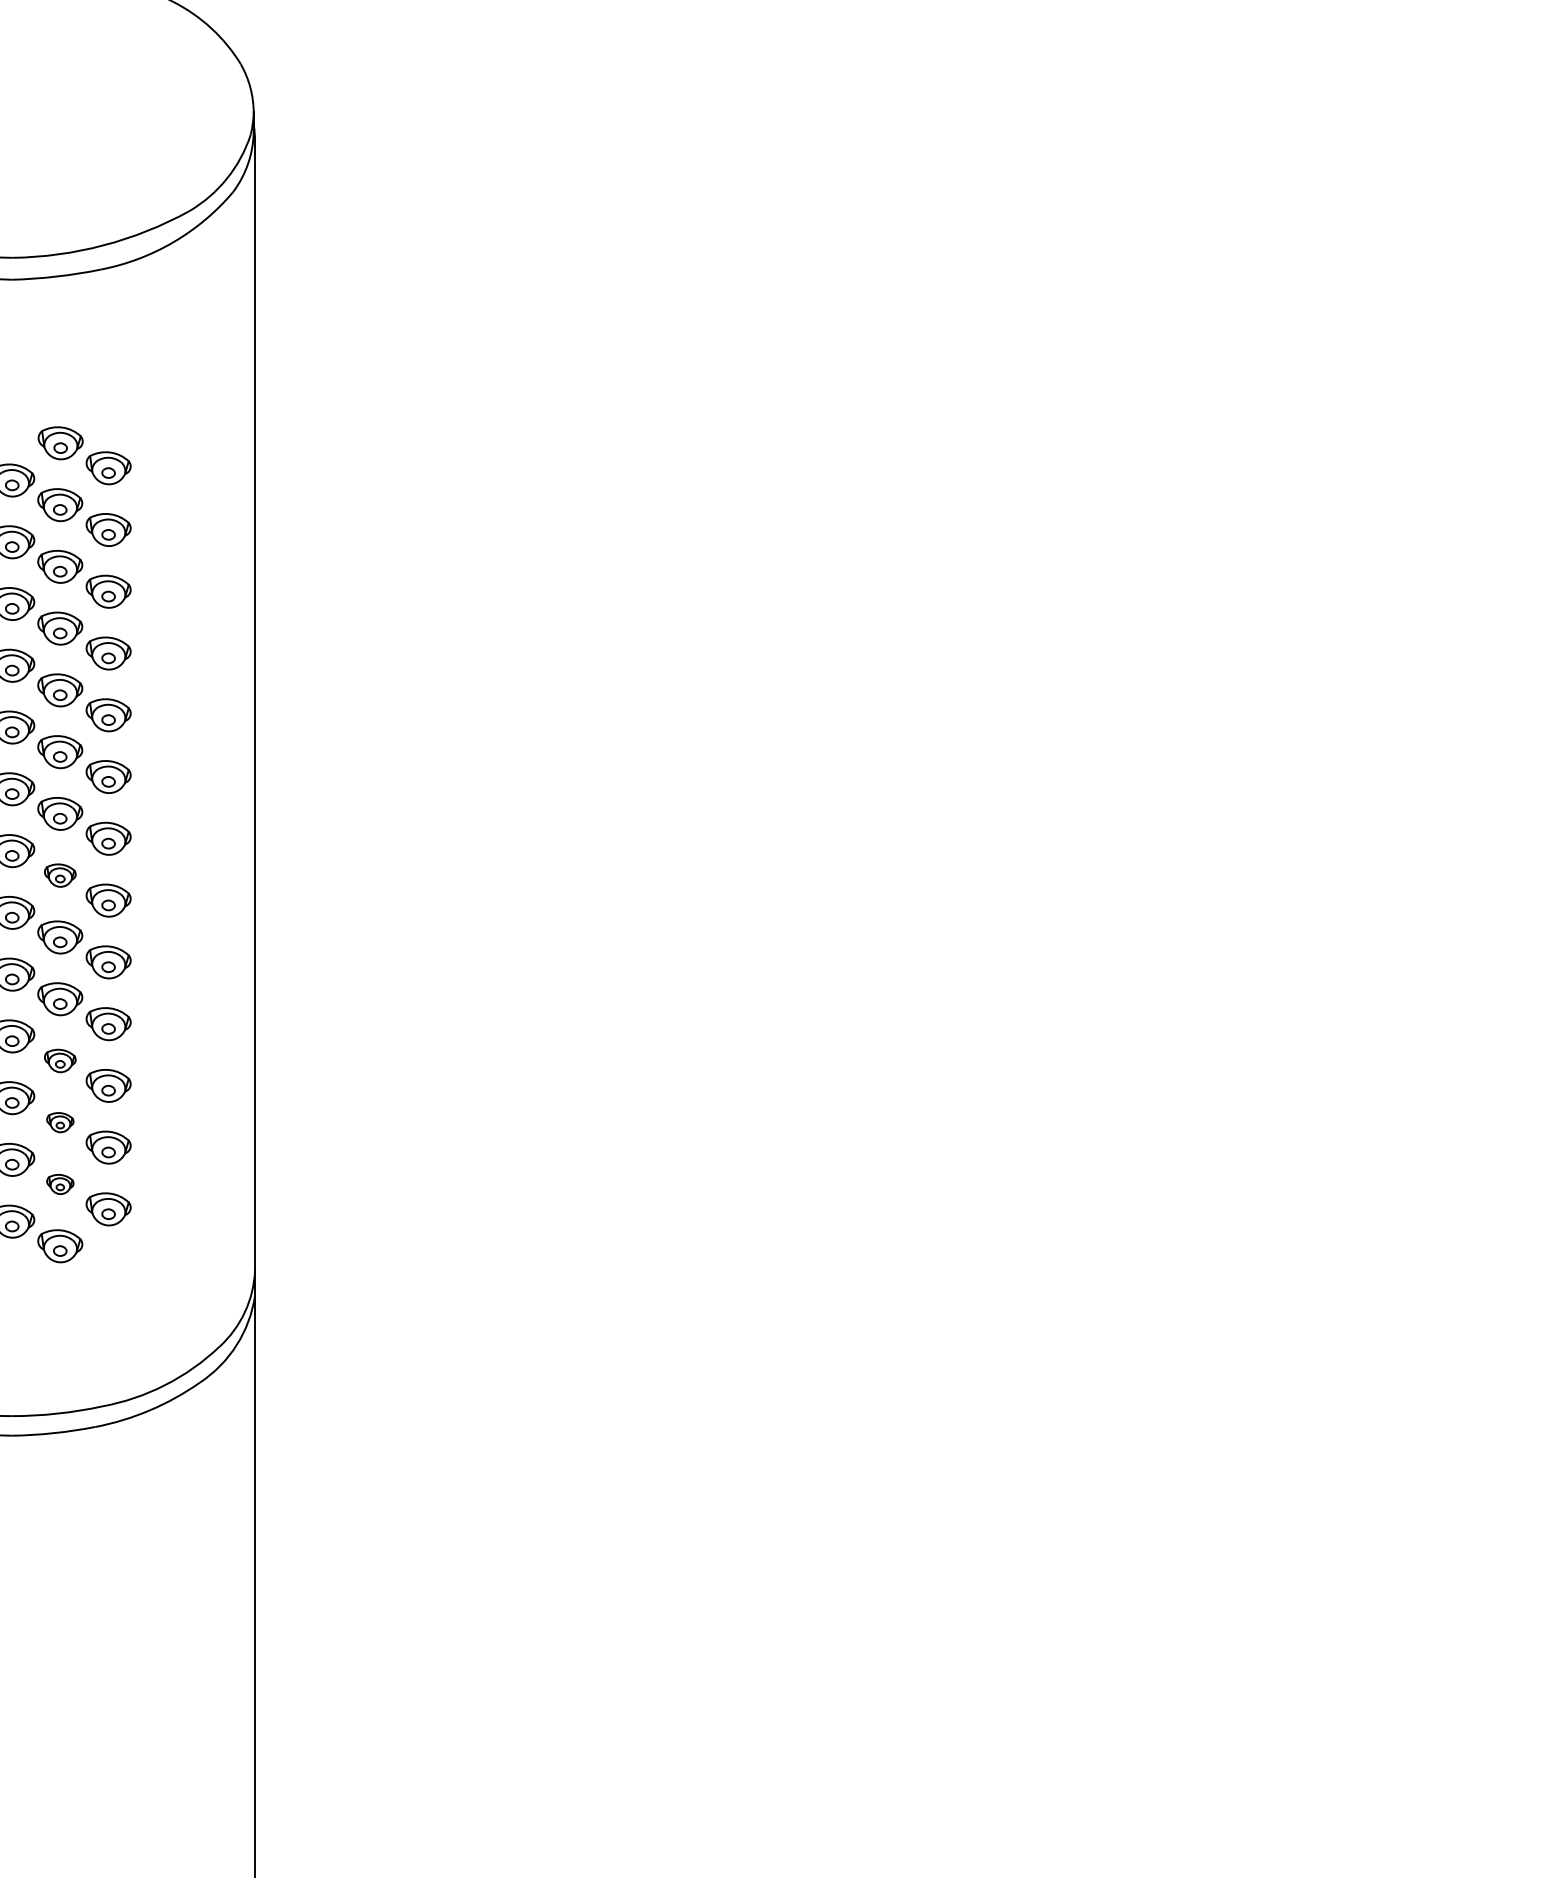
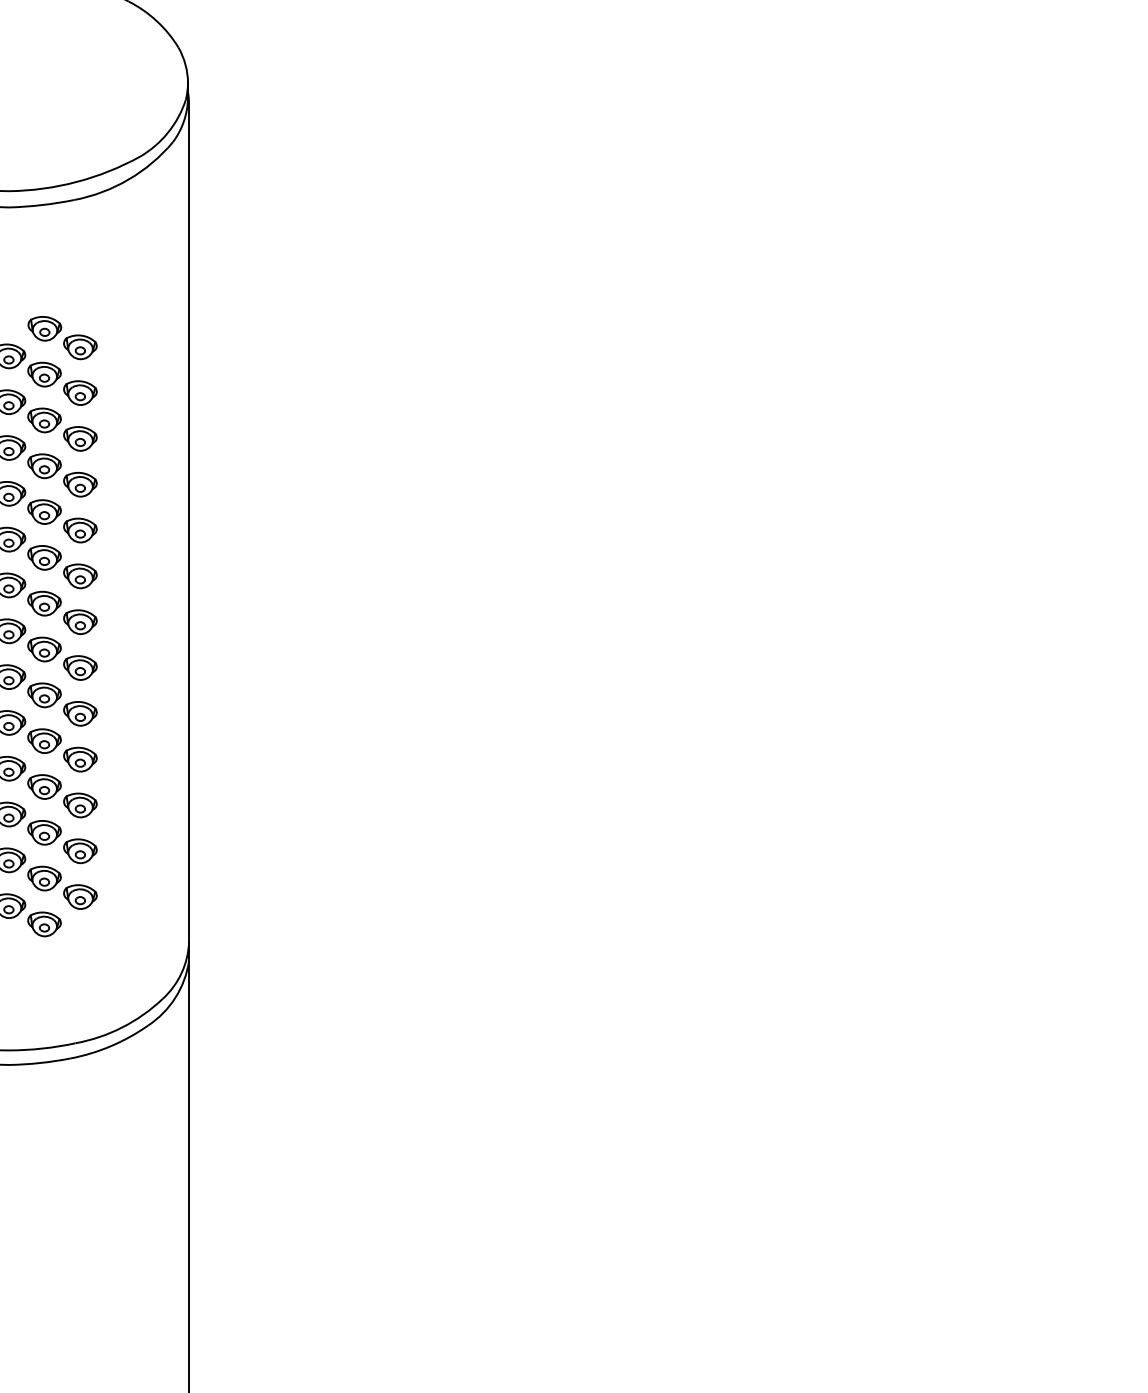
part: (60, 875) -> (44, 649), size x1.43
part: (60, 1060) -> (44, 786), size x1.43
part: (60, 1122) -> (44, 832), size x1.67
part: (60, 1184) -> (44, 878), size x1.67

